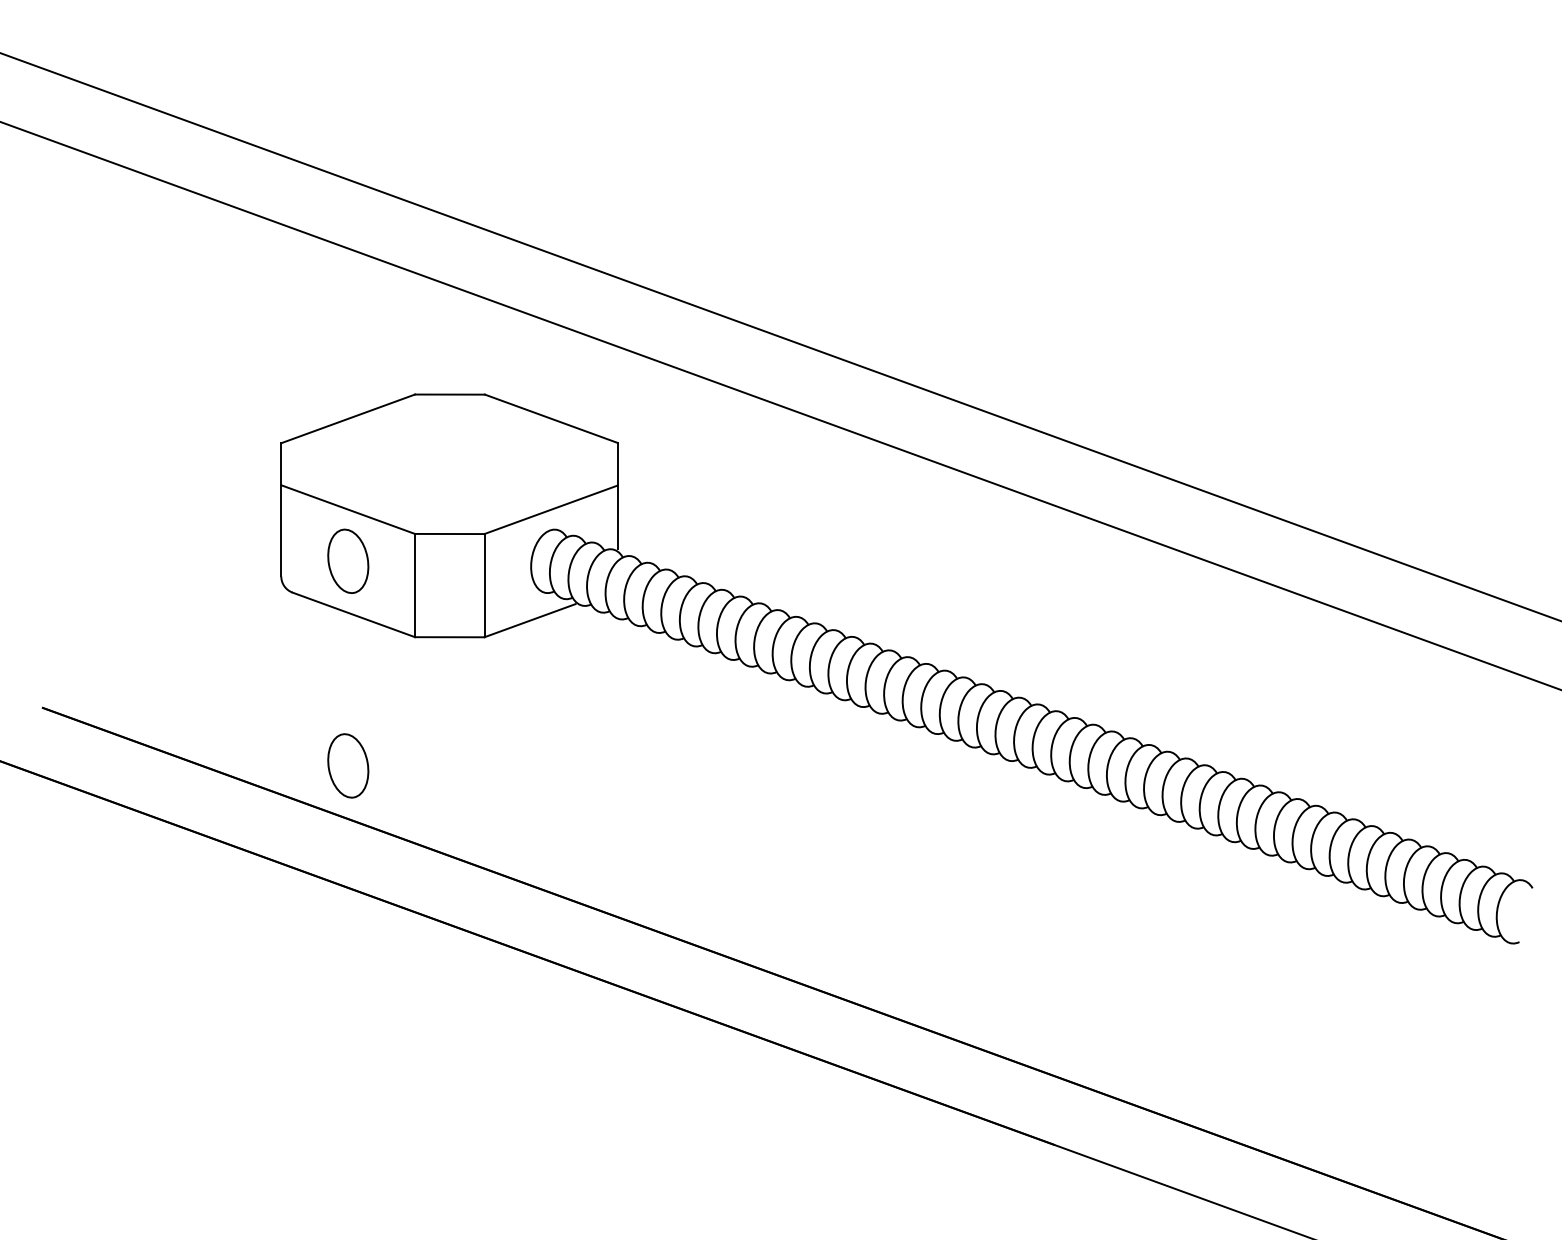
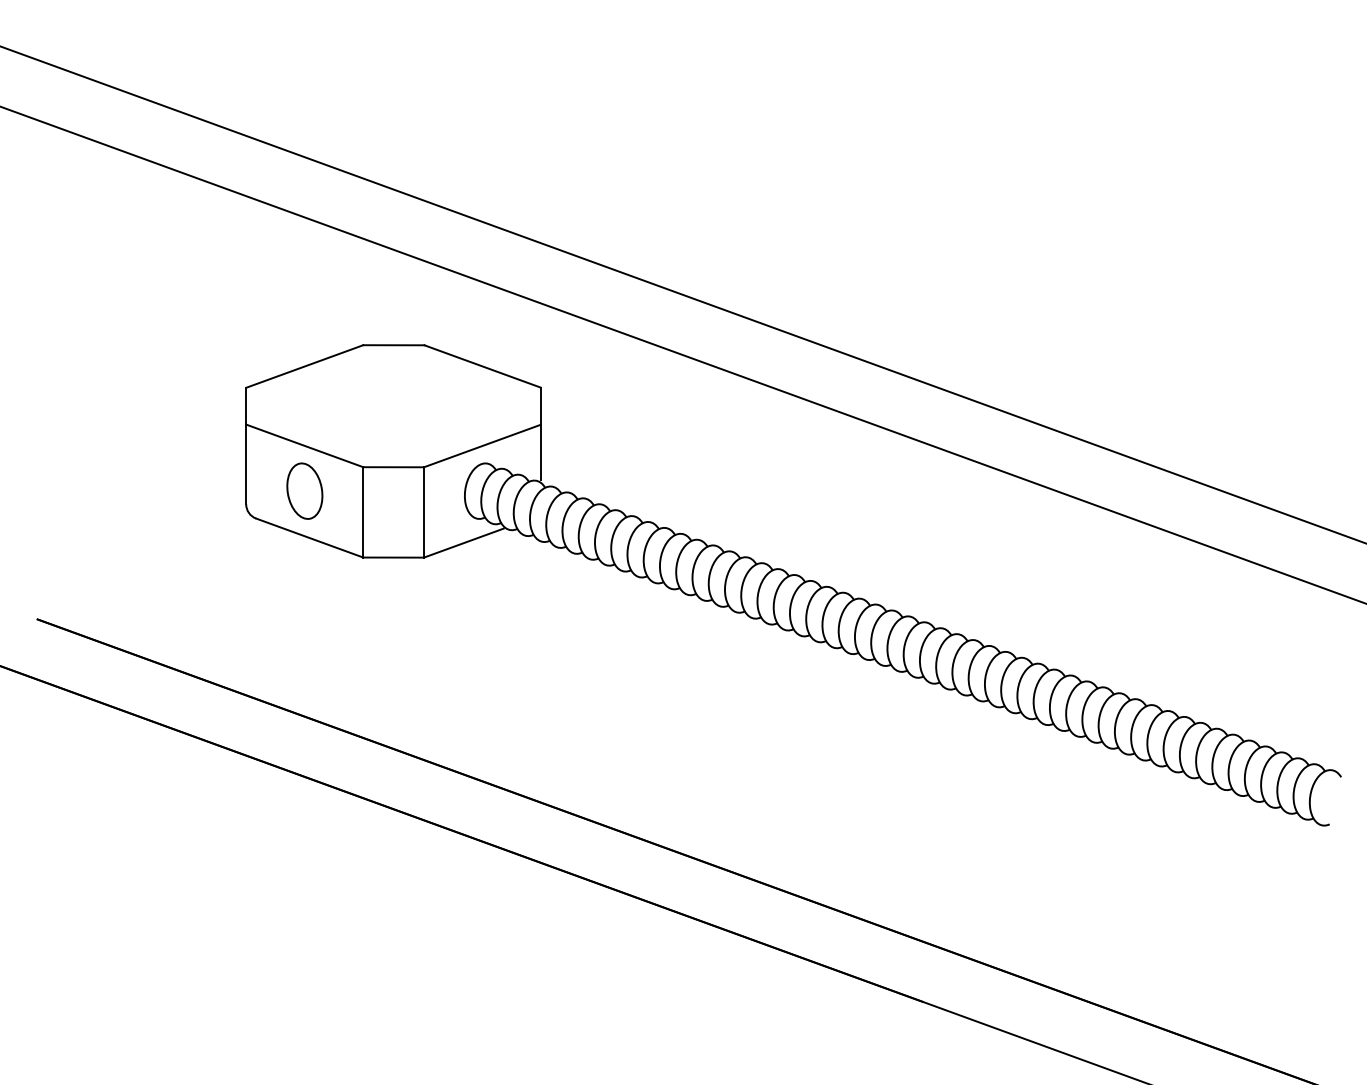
part: (347, 765) -> (304, 669), removed

